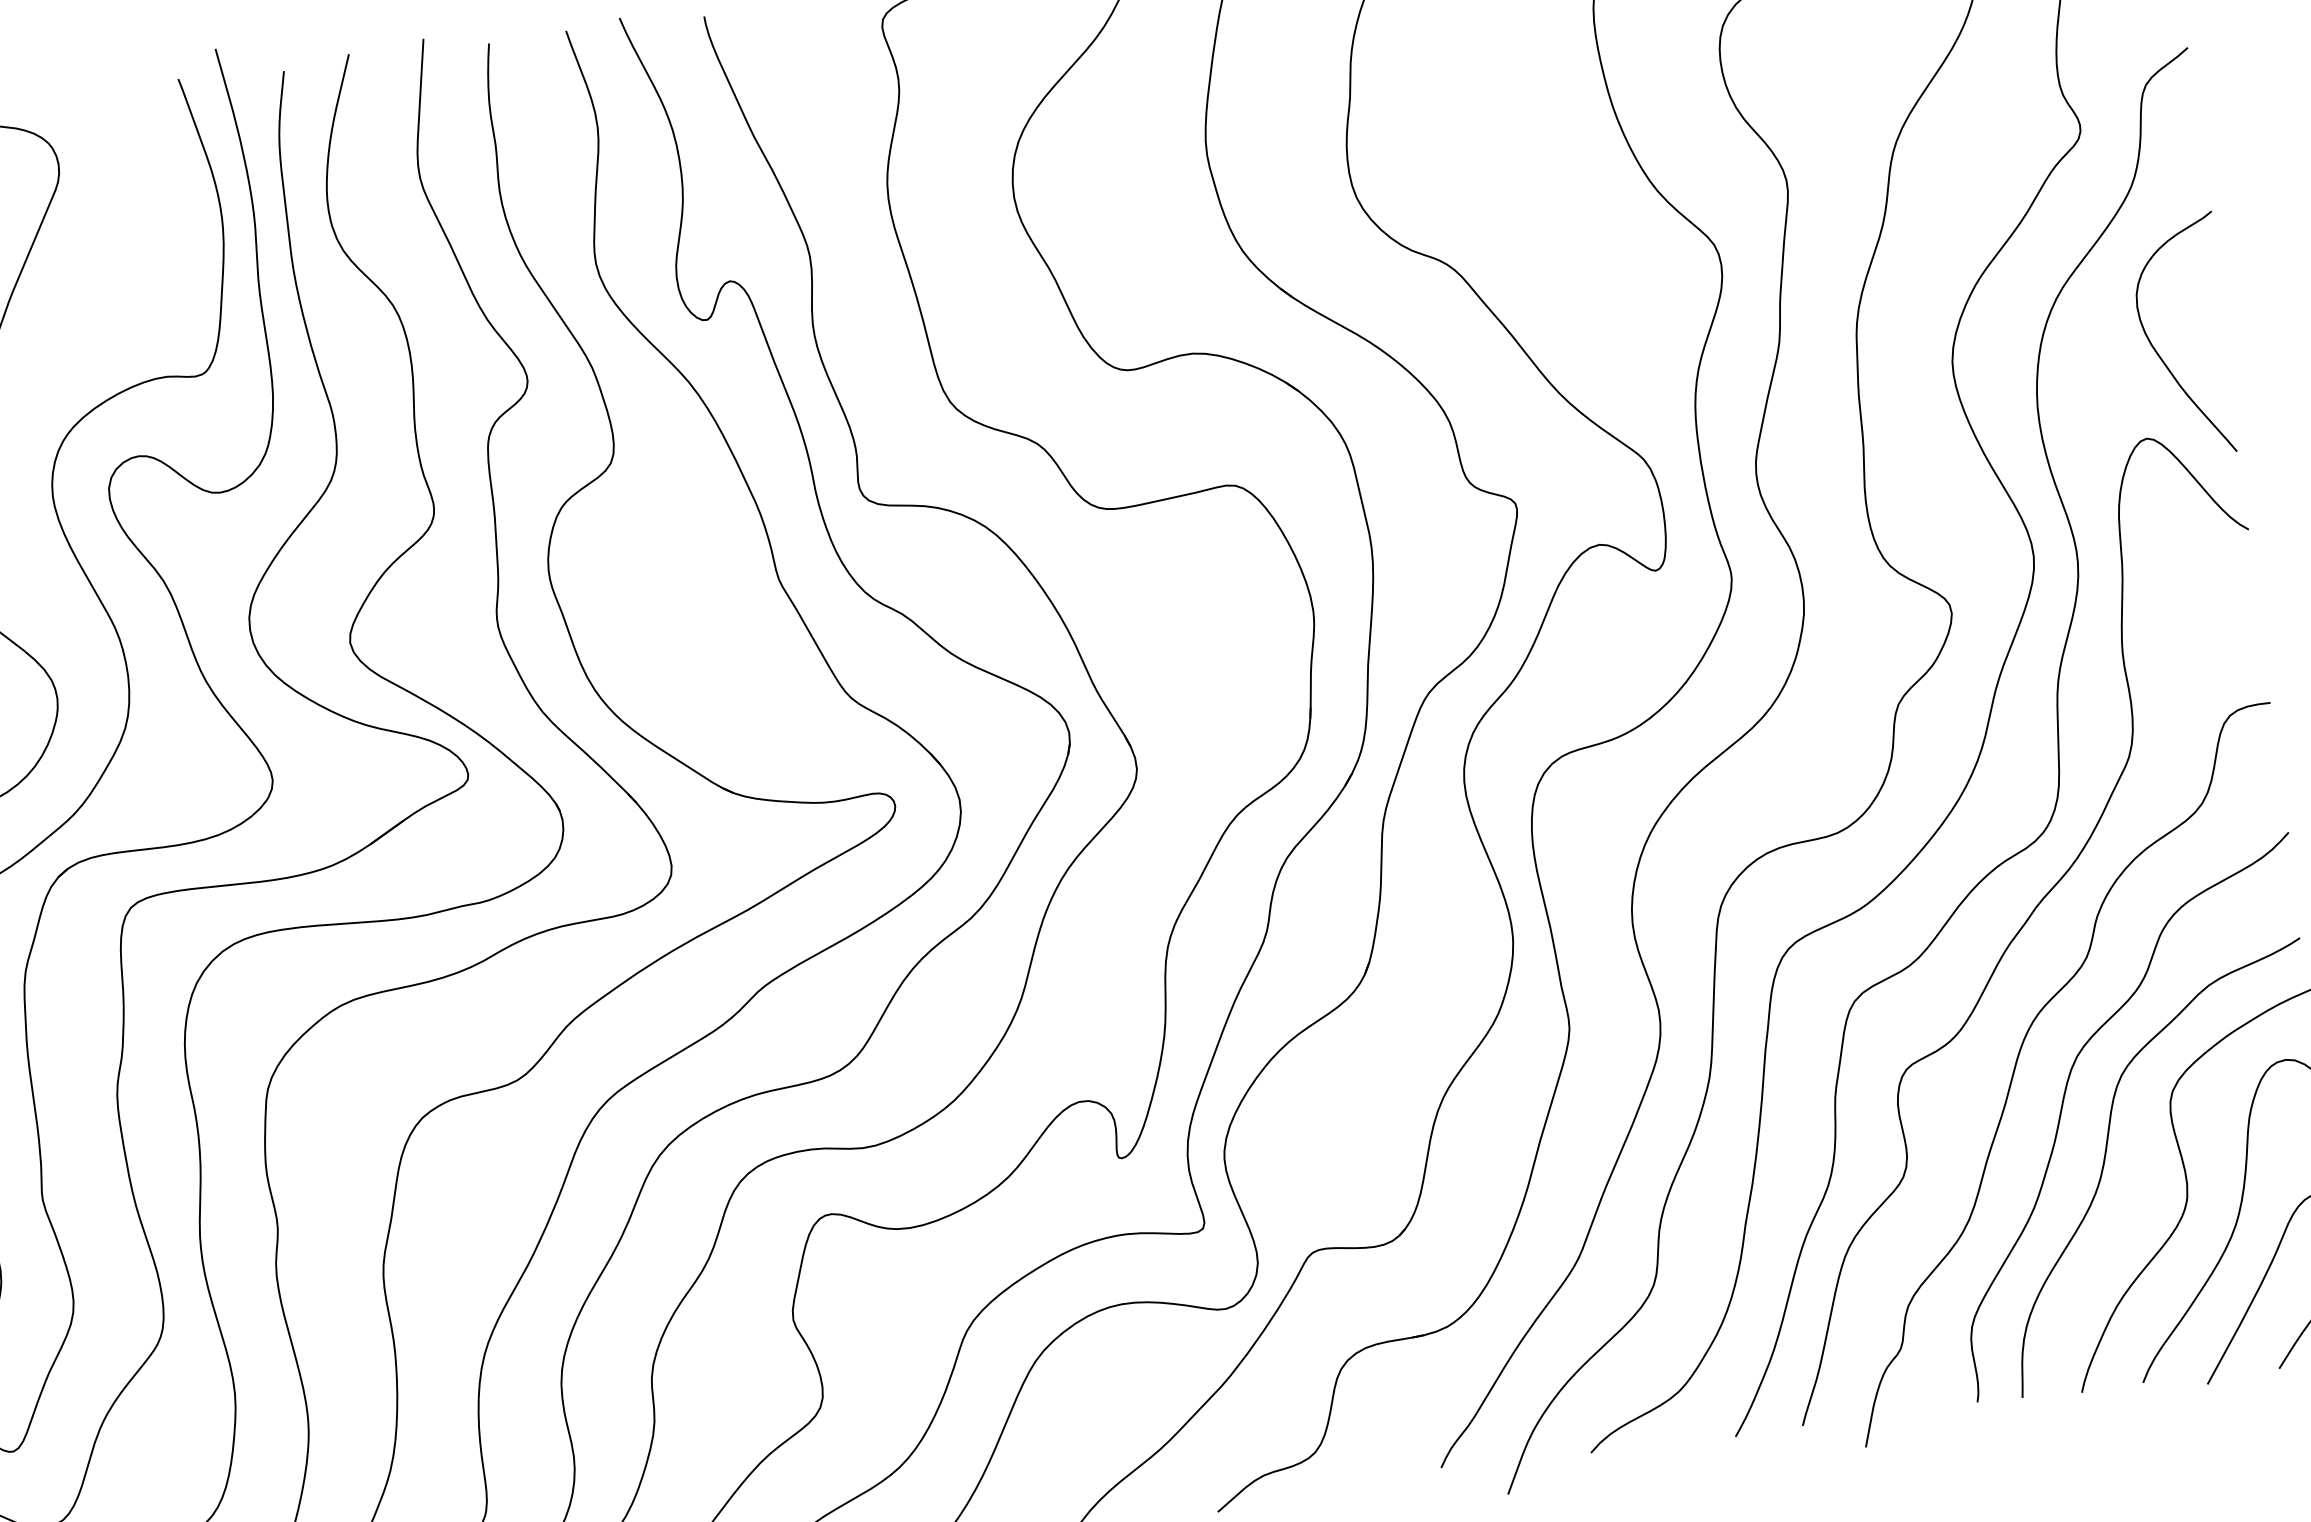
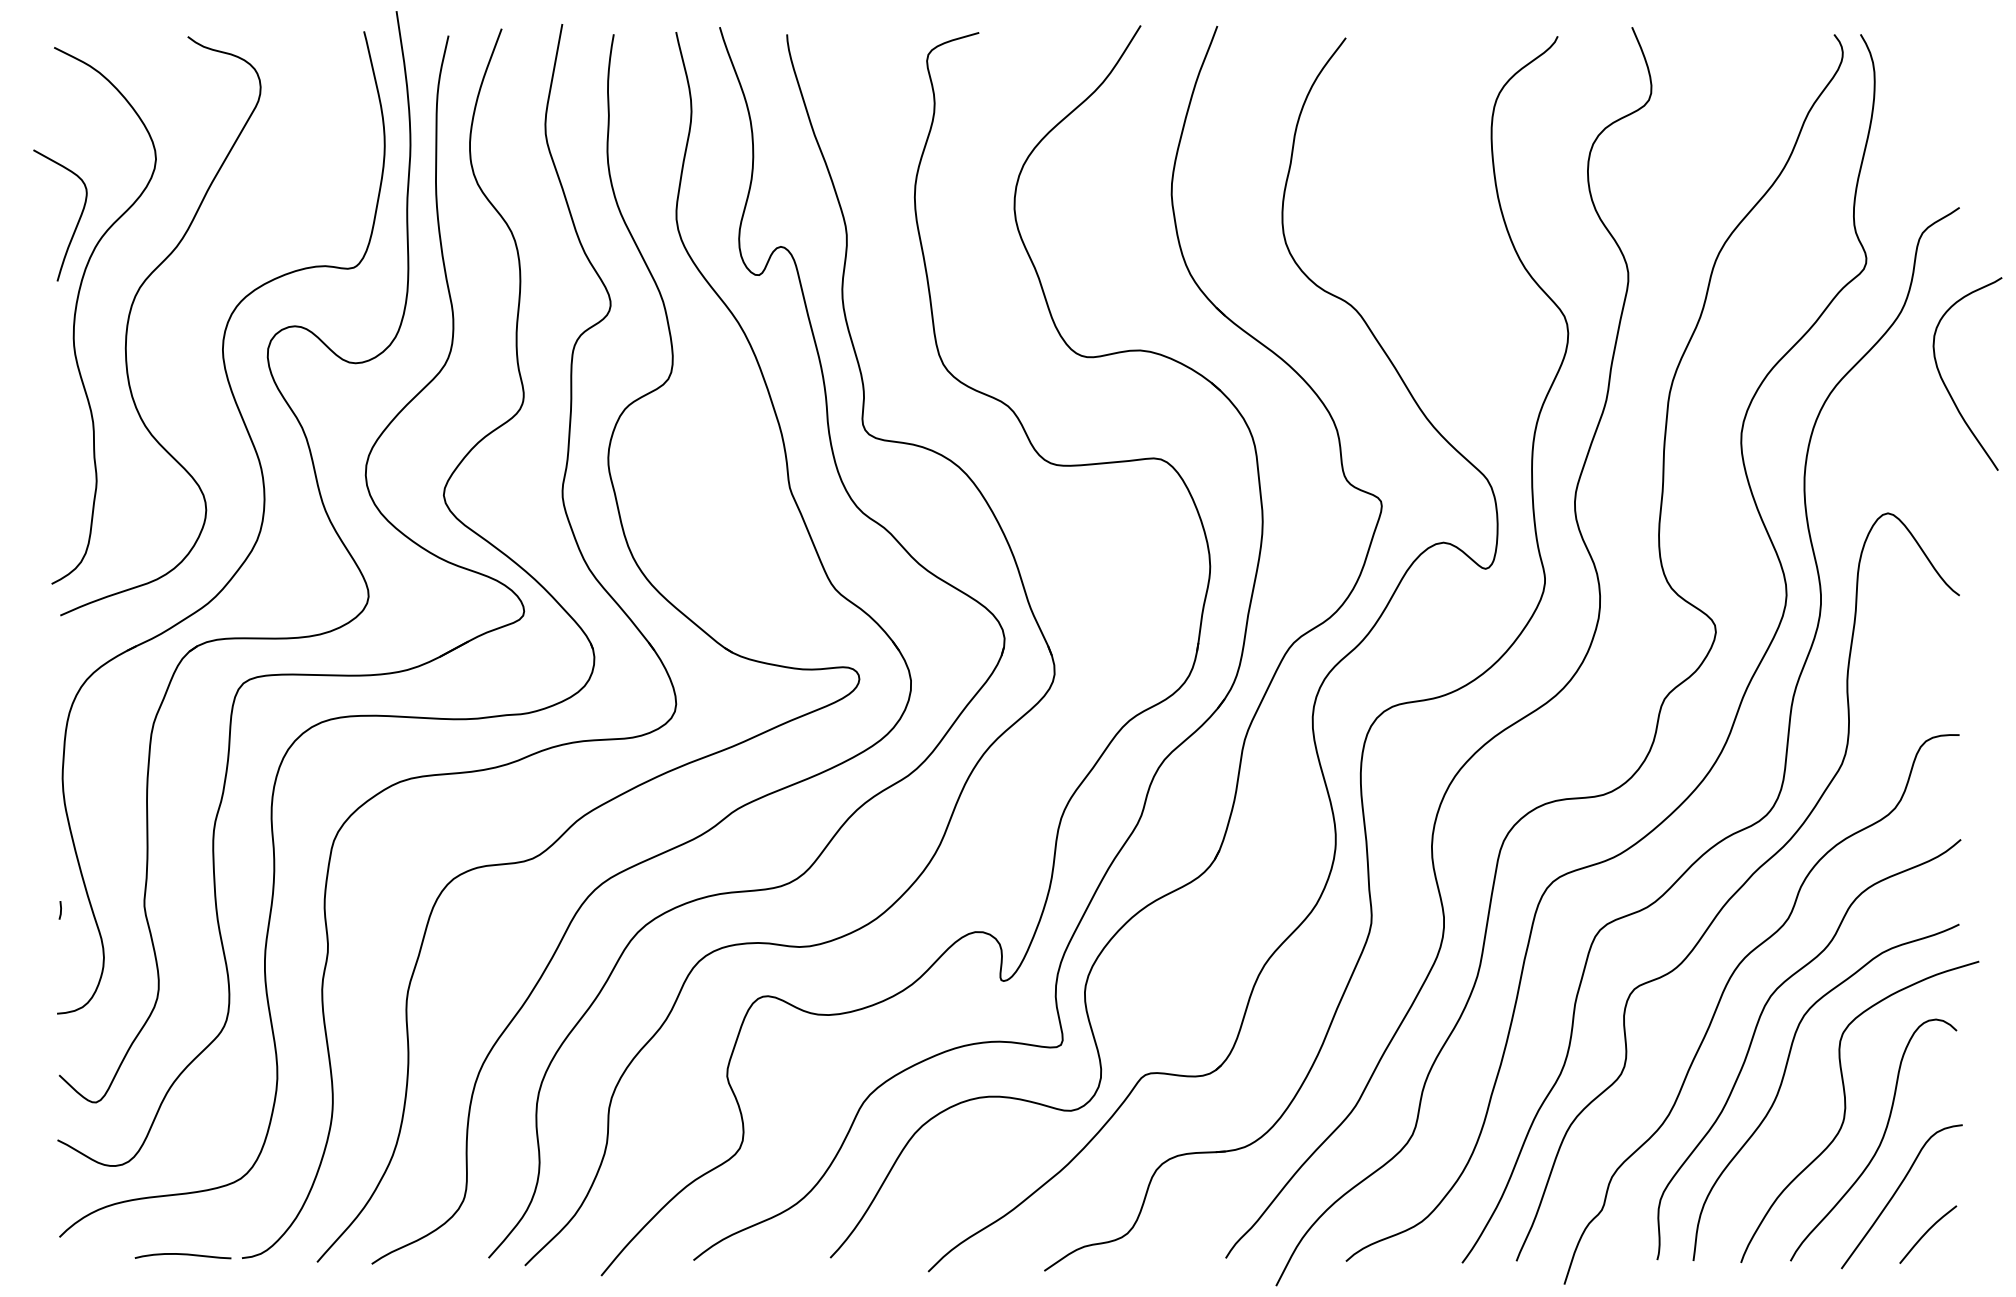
curve: (2157, 351) -> (1945, 383), moved

